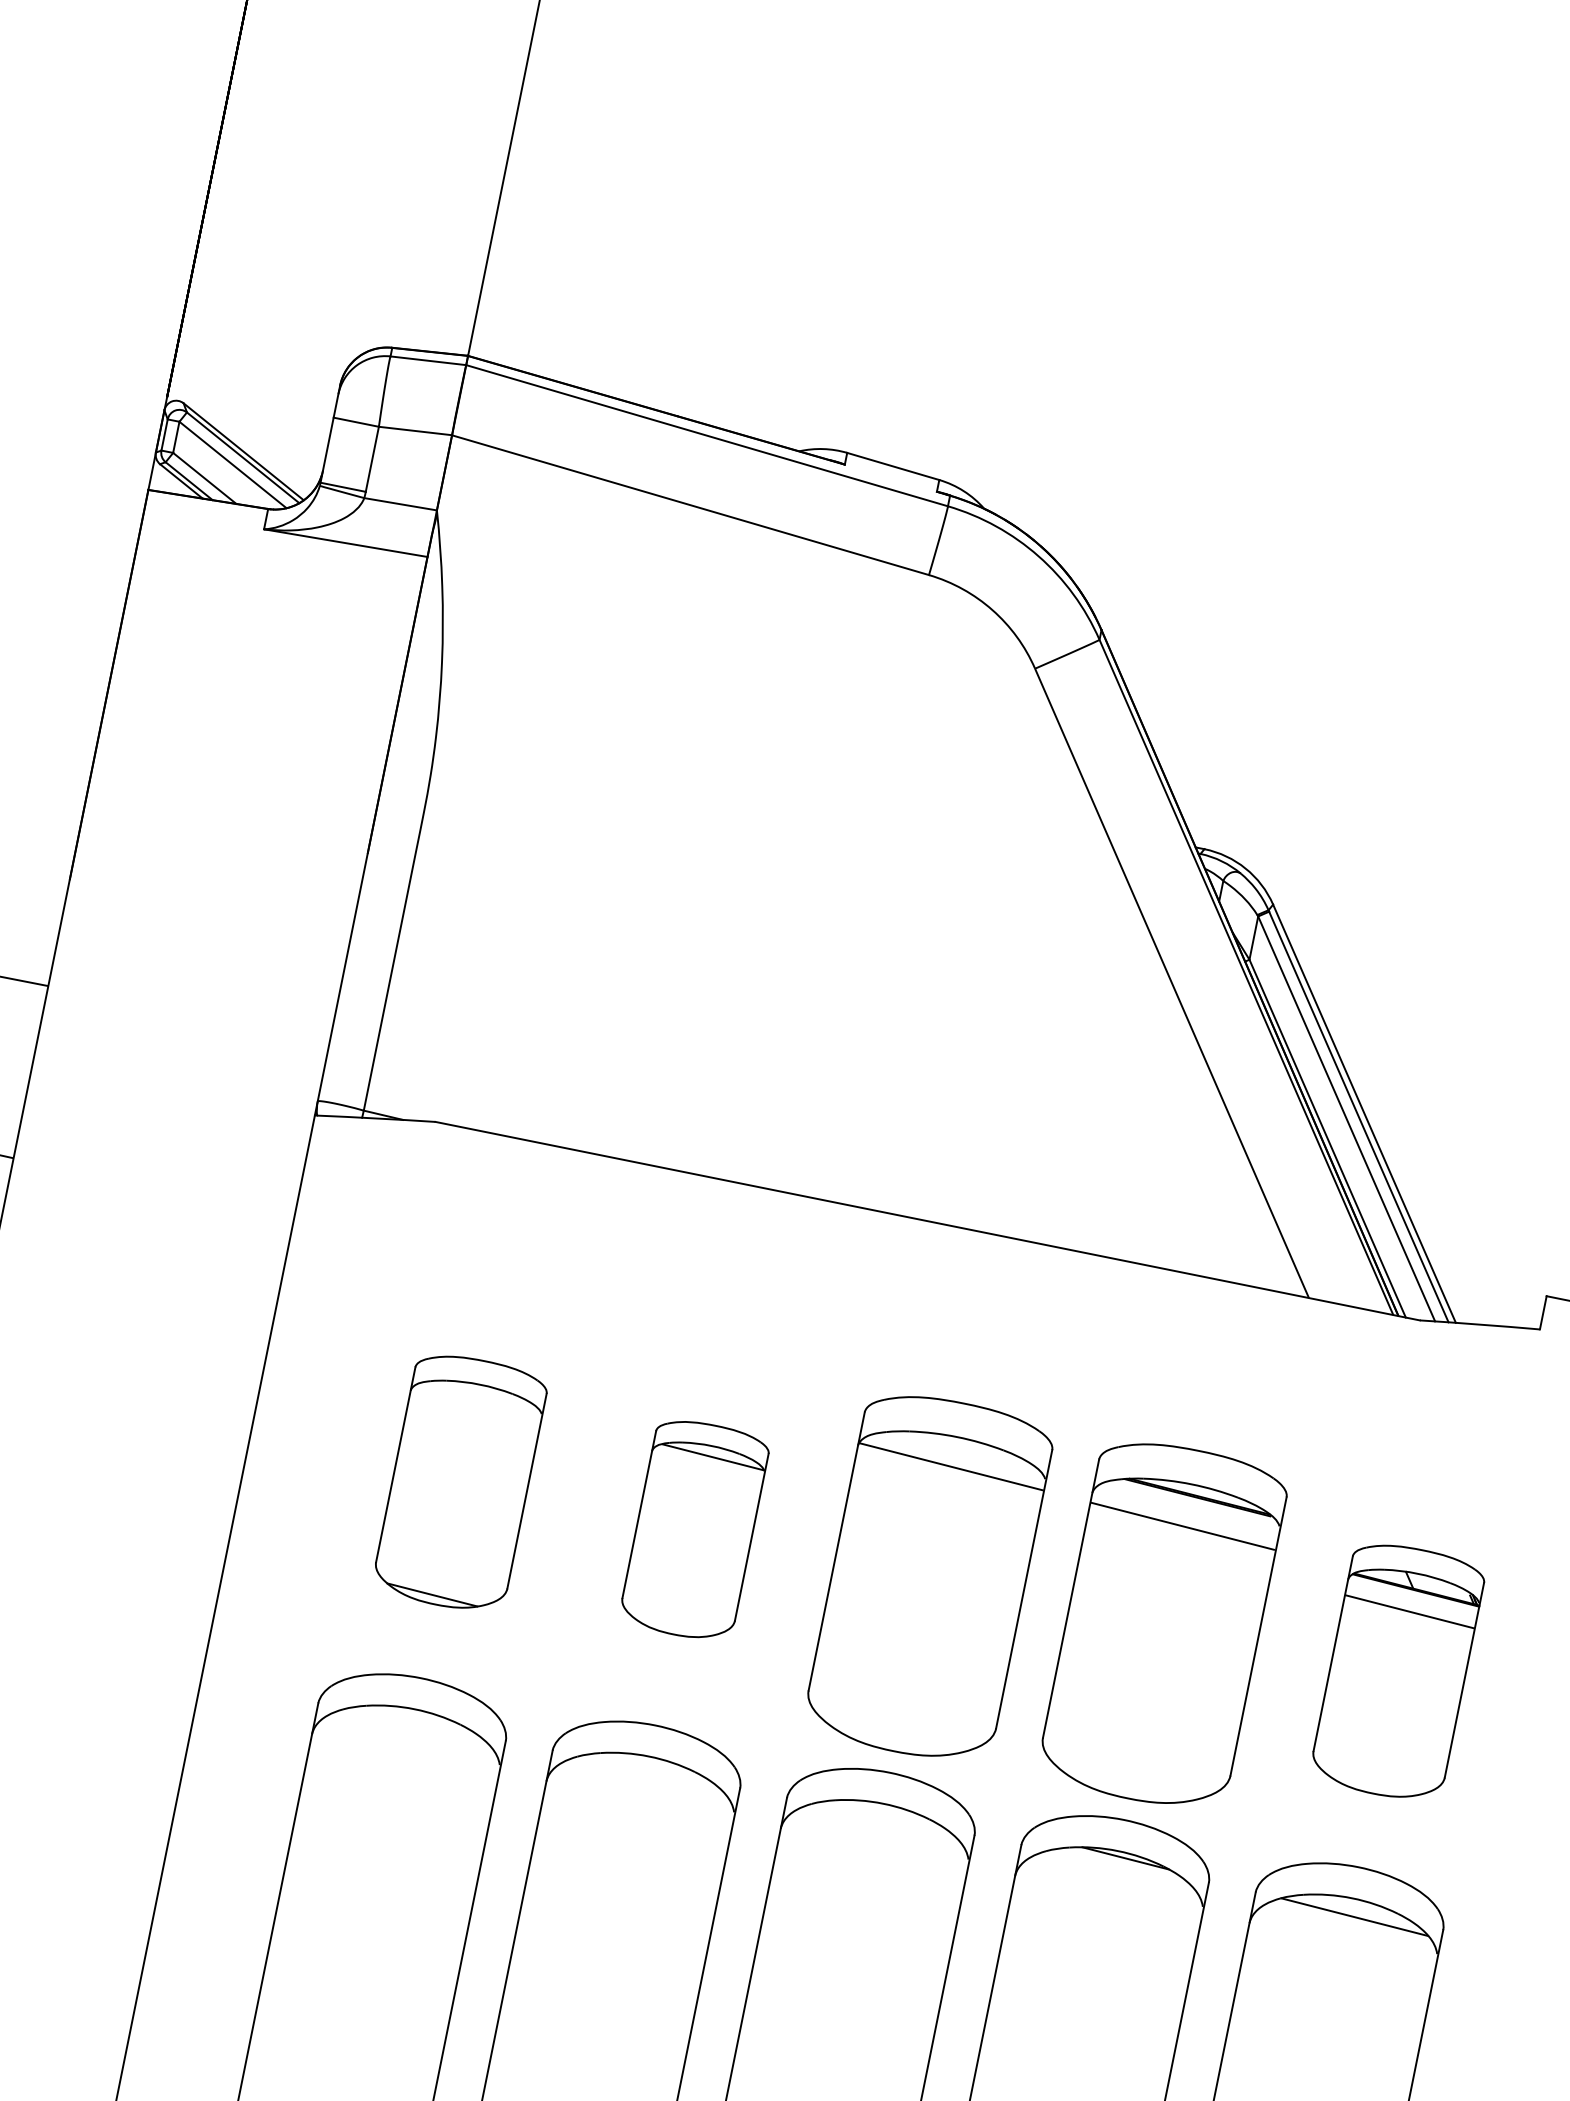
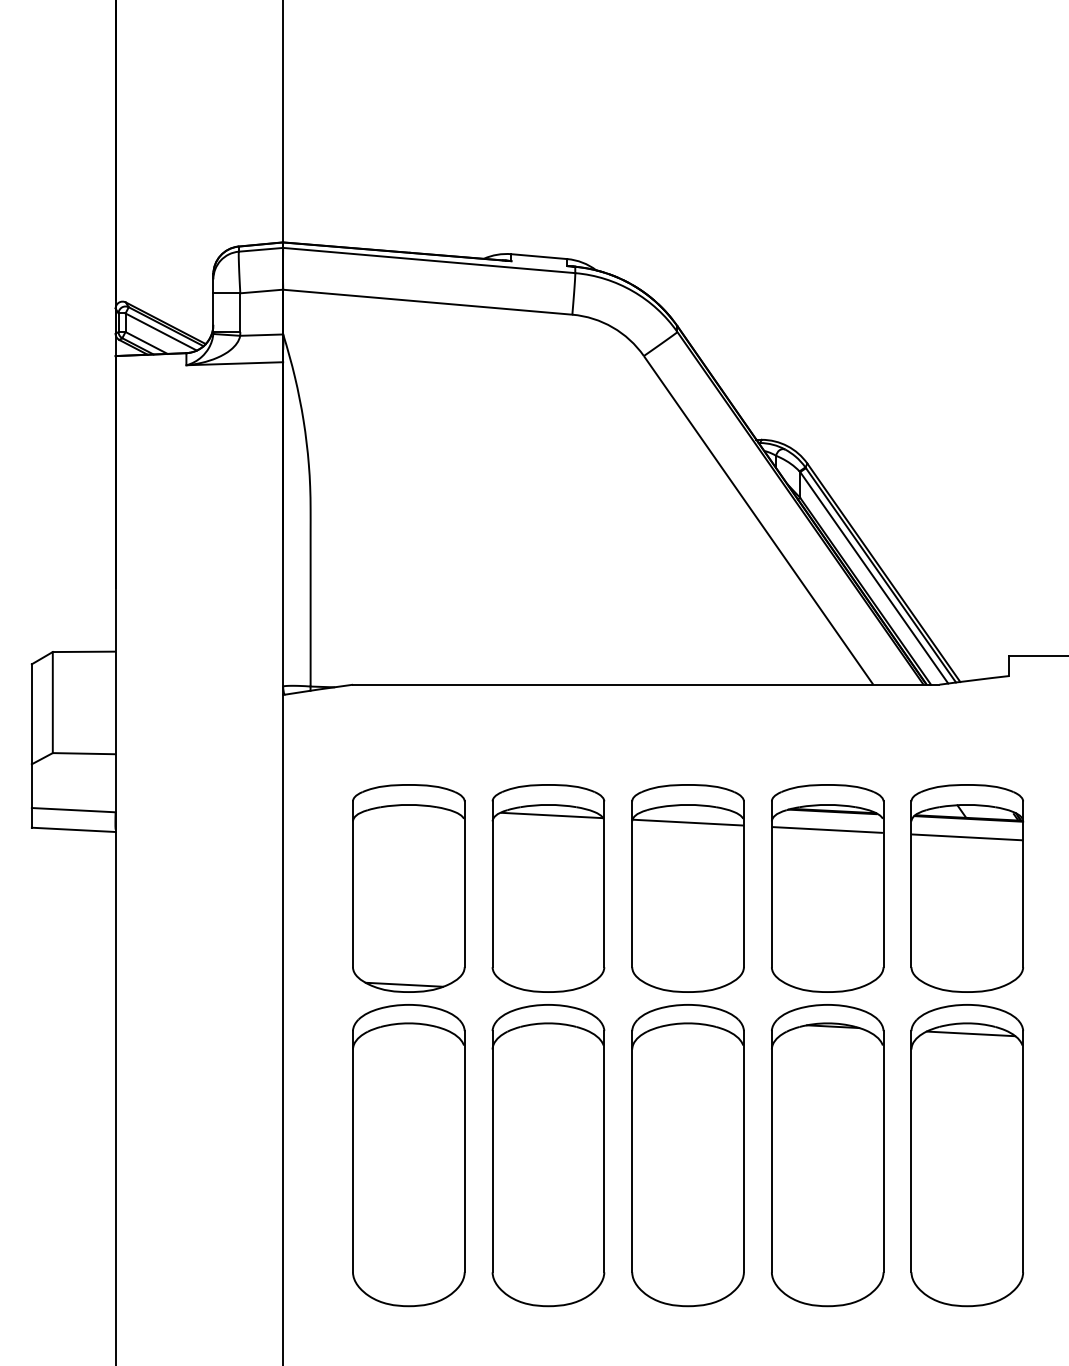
part: (459, 1482) -> (408, 888), size x1.43
part: (694, 1530) -> (548, 888), size x1.67
part: (1398, 1671) -> (967, 888), size x1.43

